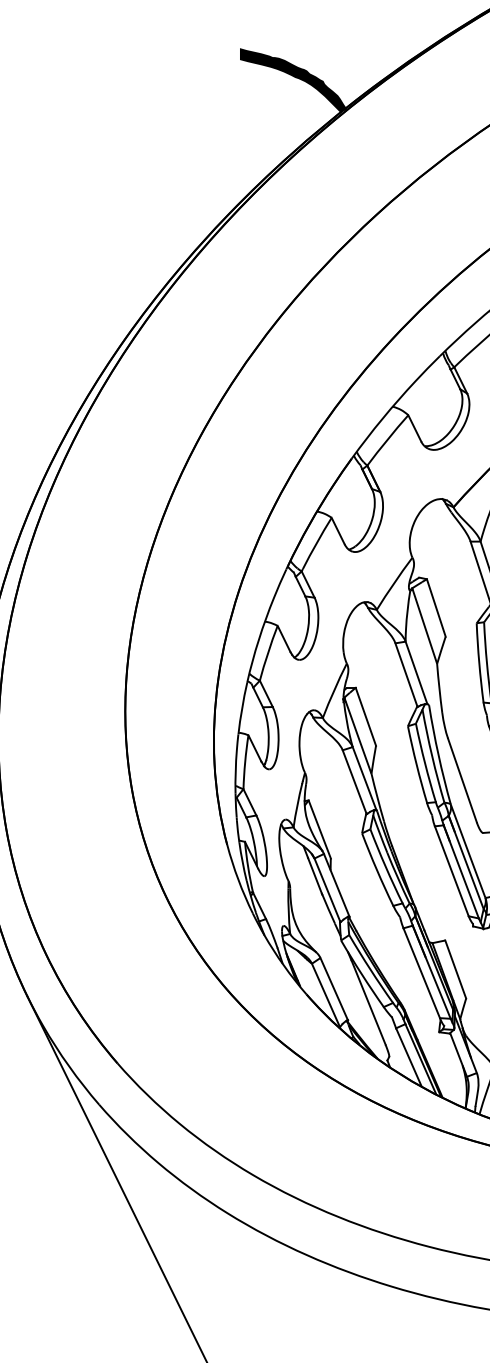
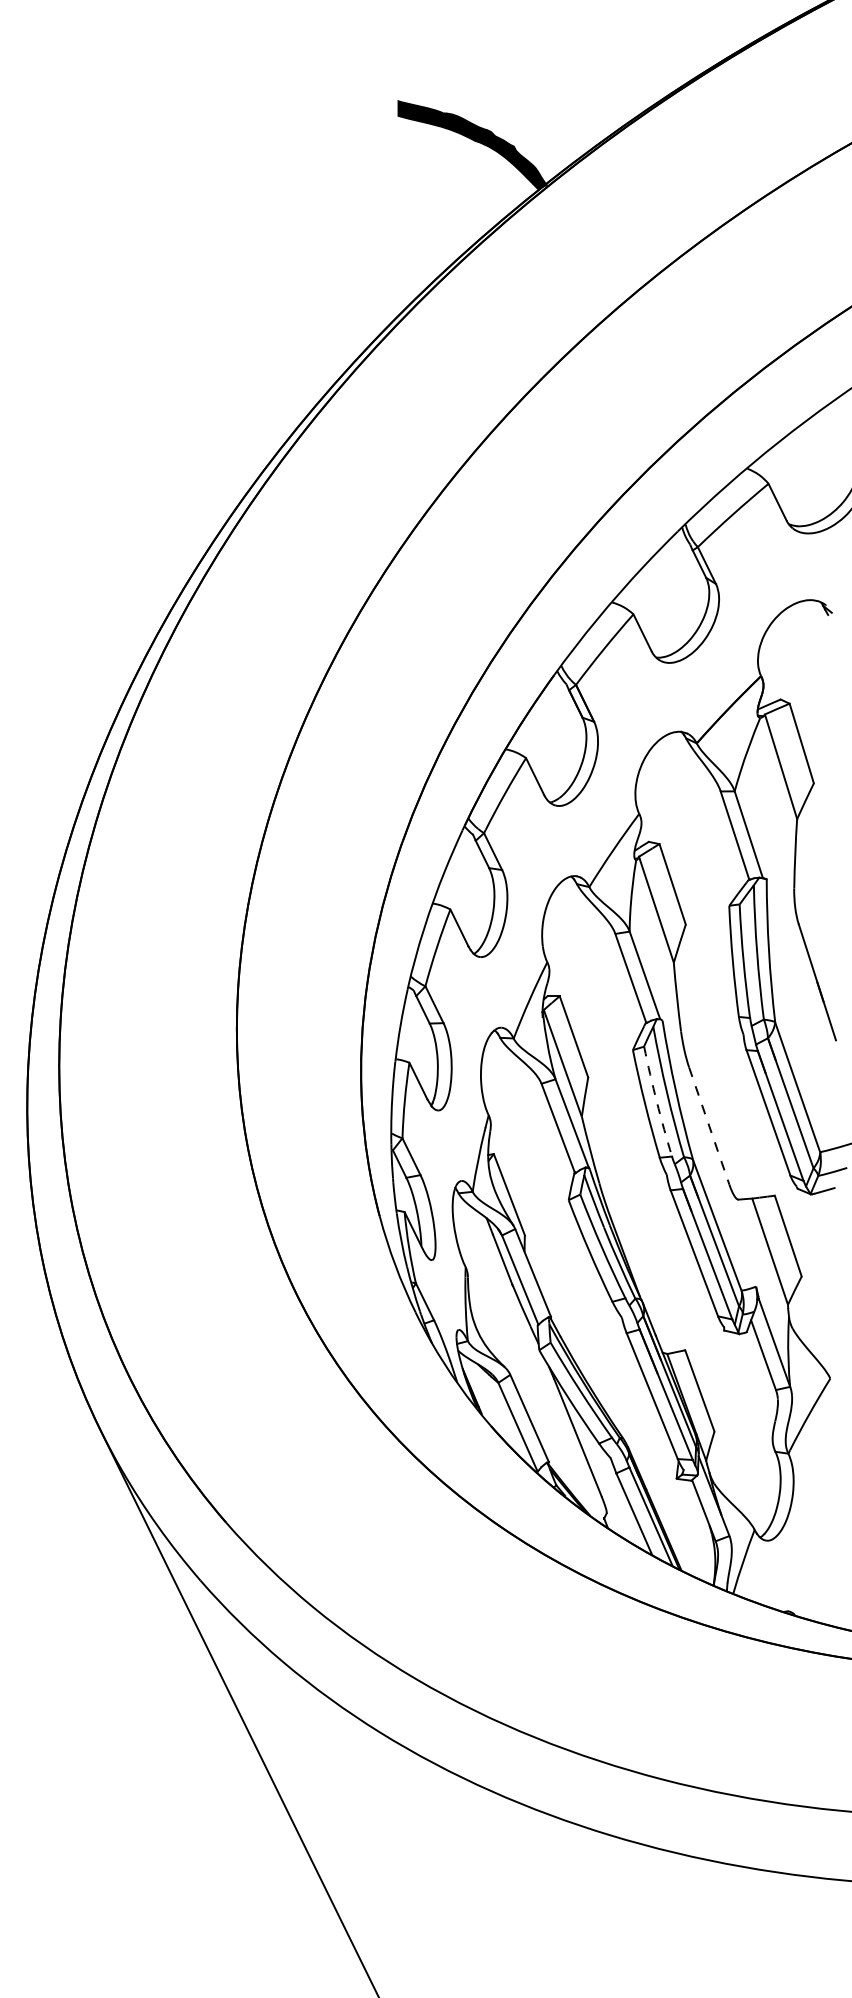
arc: (424, 762) -> (656, 1101), solid -> dashed
line: (462, 780) -> (709, 1126), solid -> dashed

